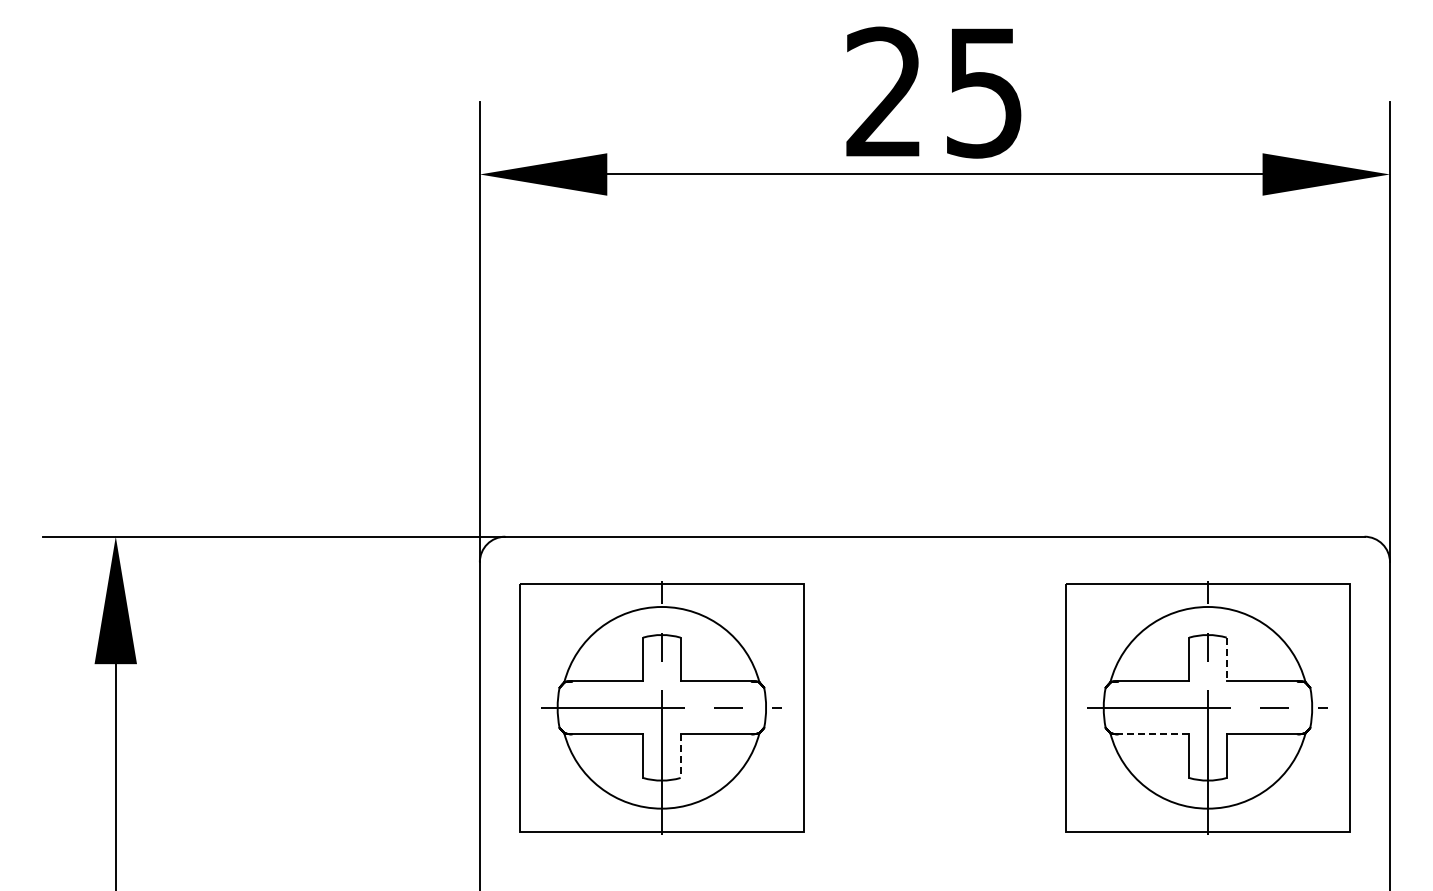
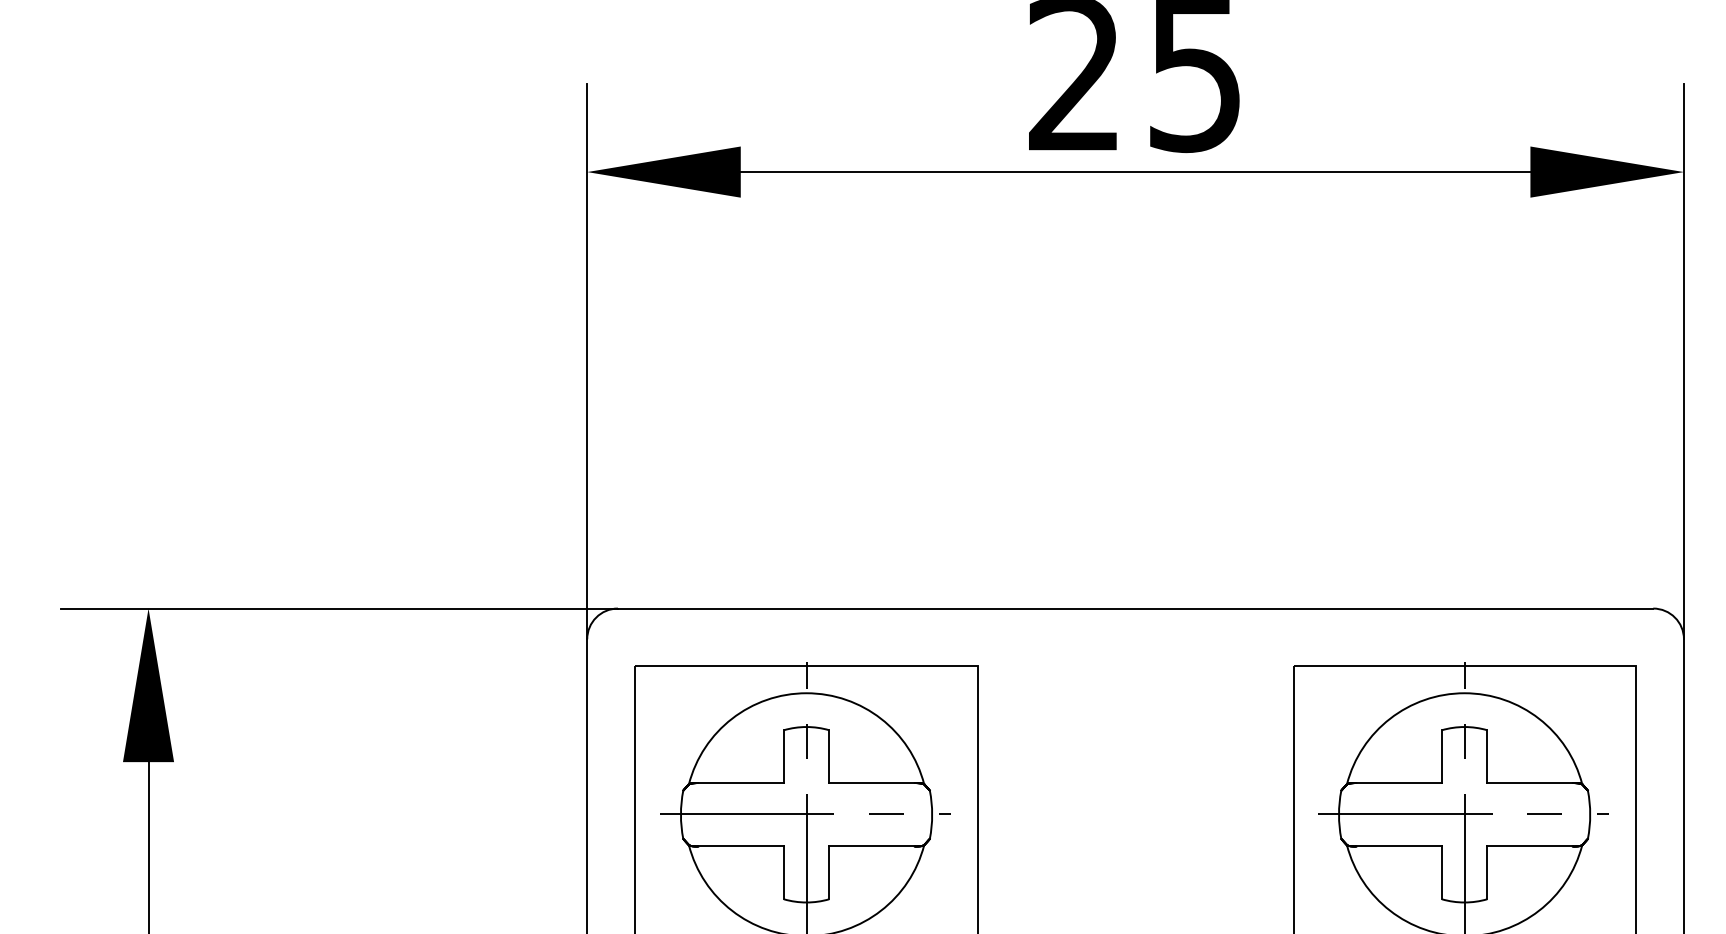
line: (1226, 659) -> (1486, 756), dashed -> solid
line: (1153, 734) -> (1398, 846), dashed -> solid
line: (680, 756) -> (829, 873), dashed -> solid

